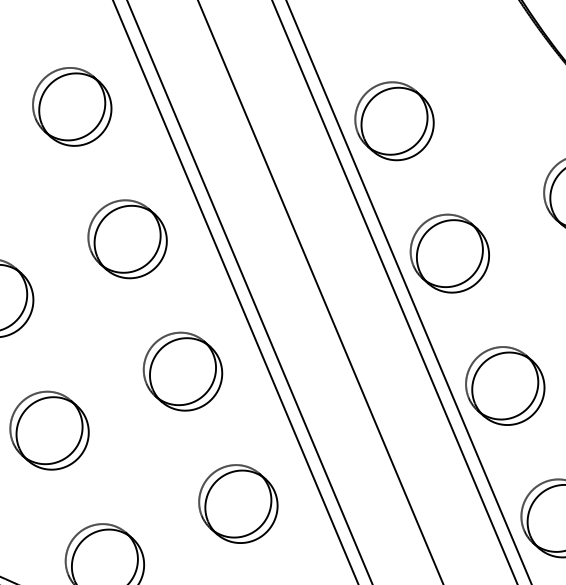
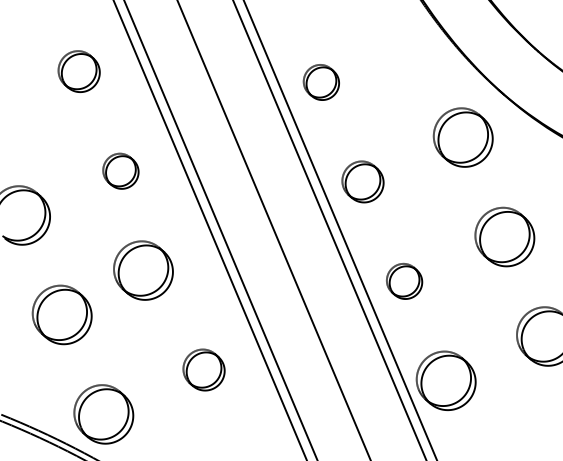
part: (71, 106) -> (78, 71), size x0.7
part: (394, 121) -> (321, 82), size x0.6
part: (127, 239) -> (120, 171), size x0.6
part: (449, 253) -> (362, 181), size x0.7
part: (183, 371) -> (143, 270), moved
part: (505, 386) -> (404, 281), size x0.6
part: (237, 503) -> (203, 369), size x0.7

